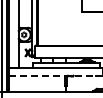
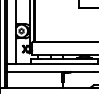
line: (52, 75) -> (49, 71), dashed -> solid

